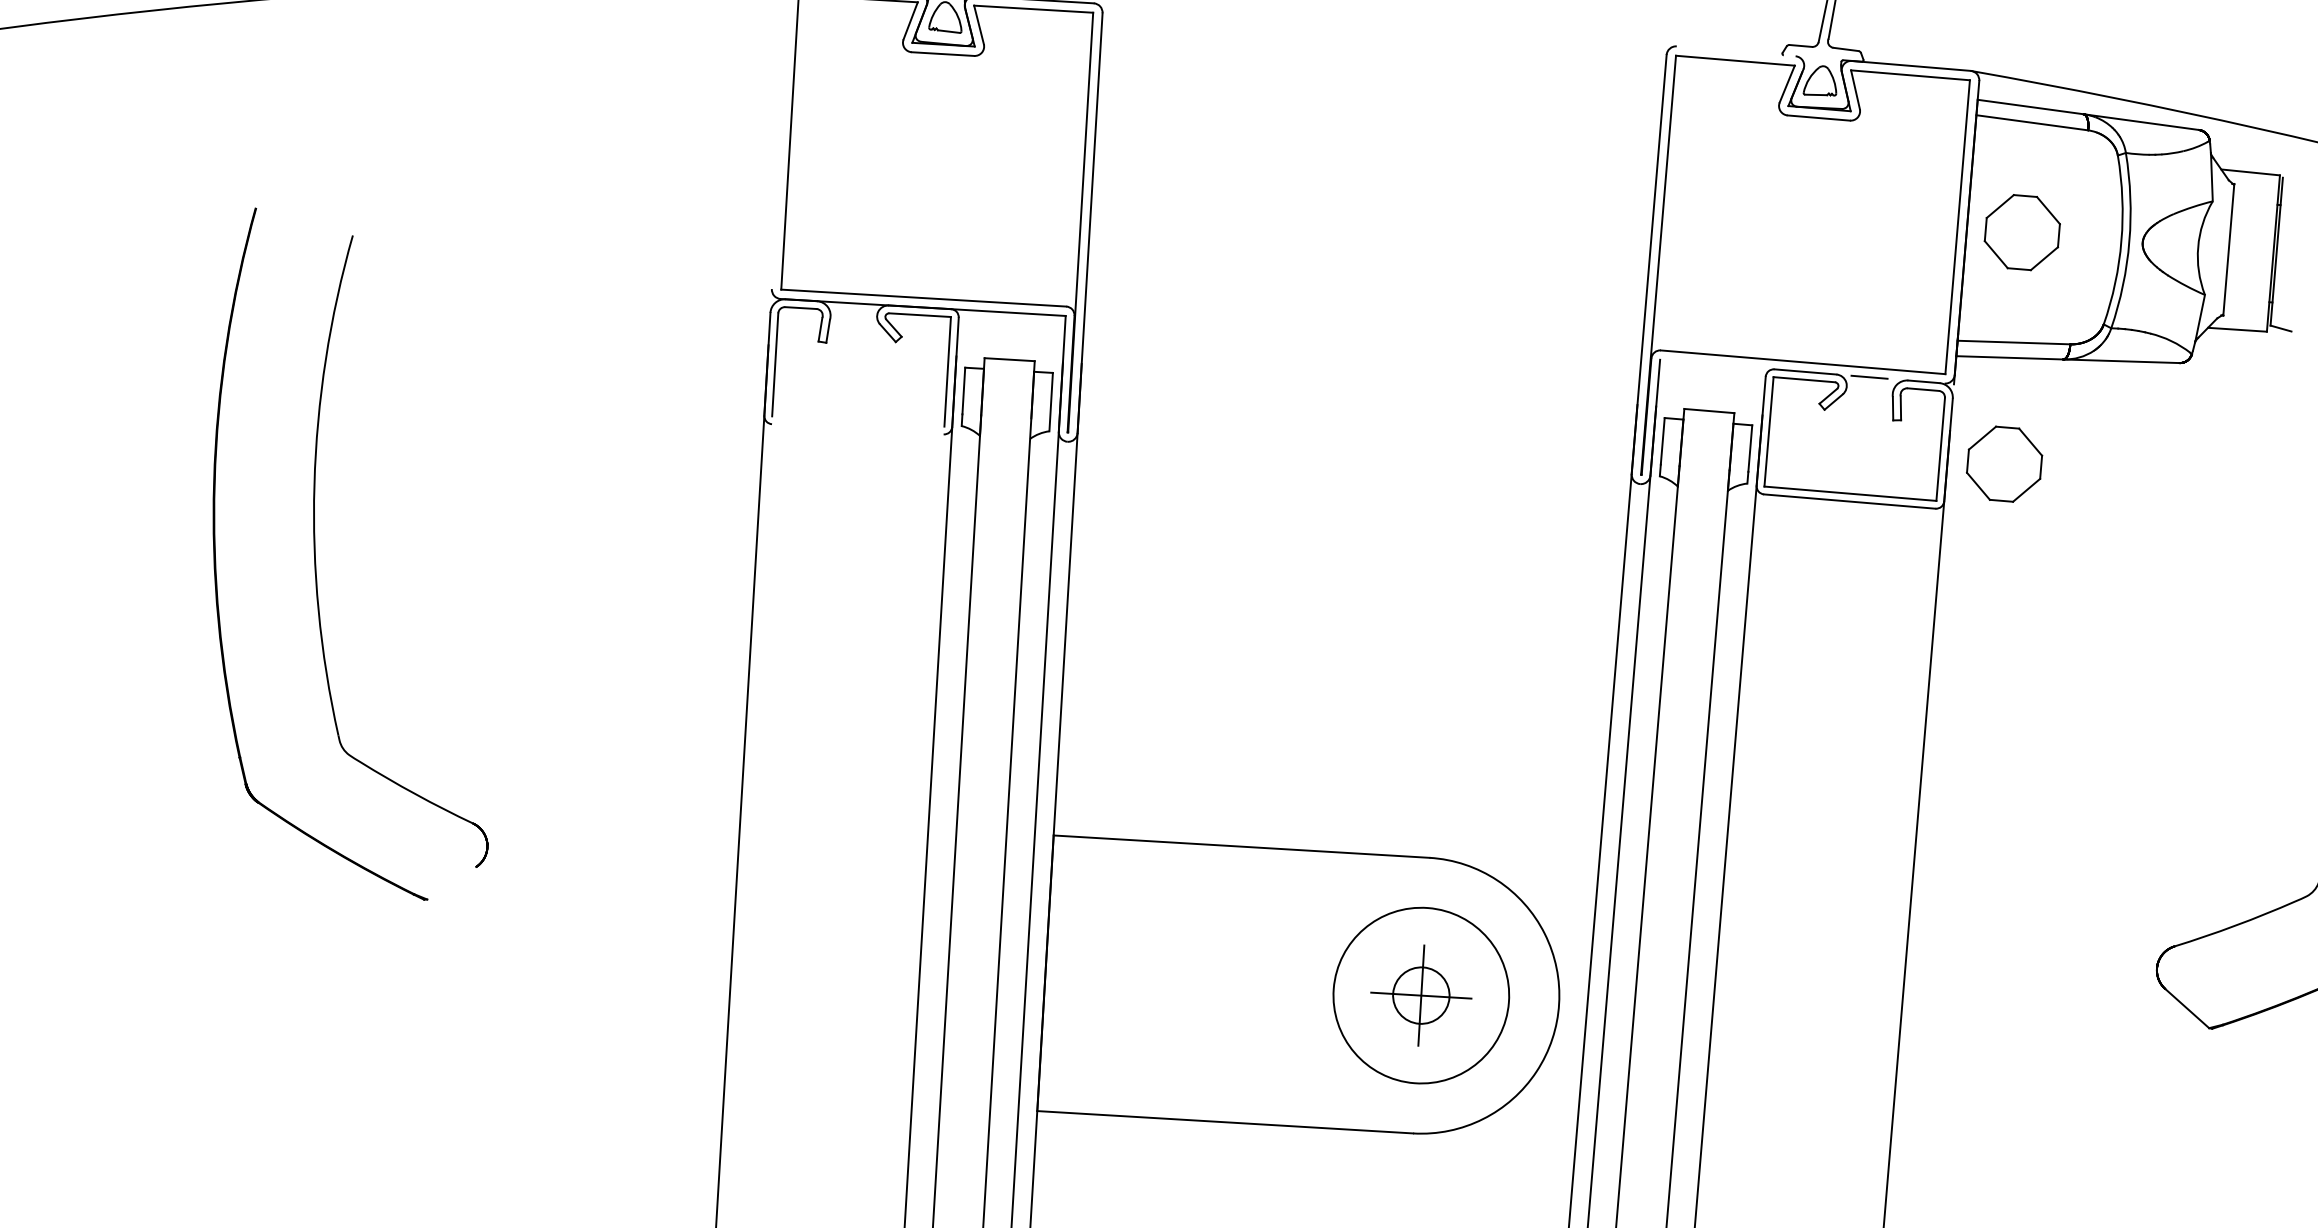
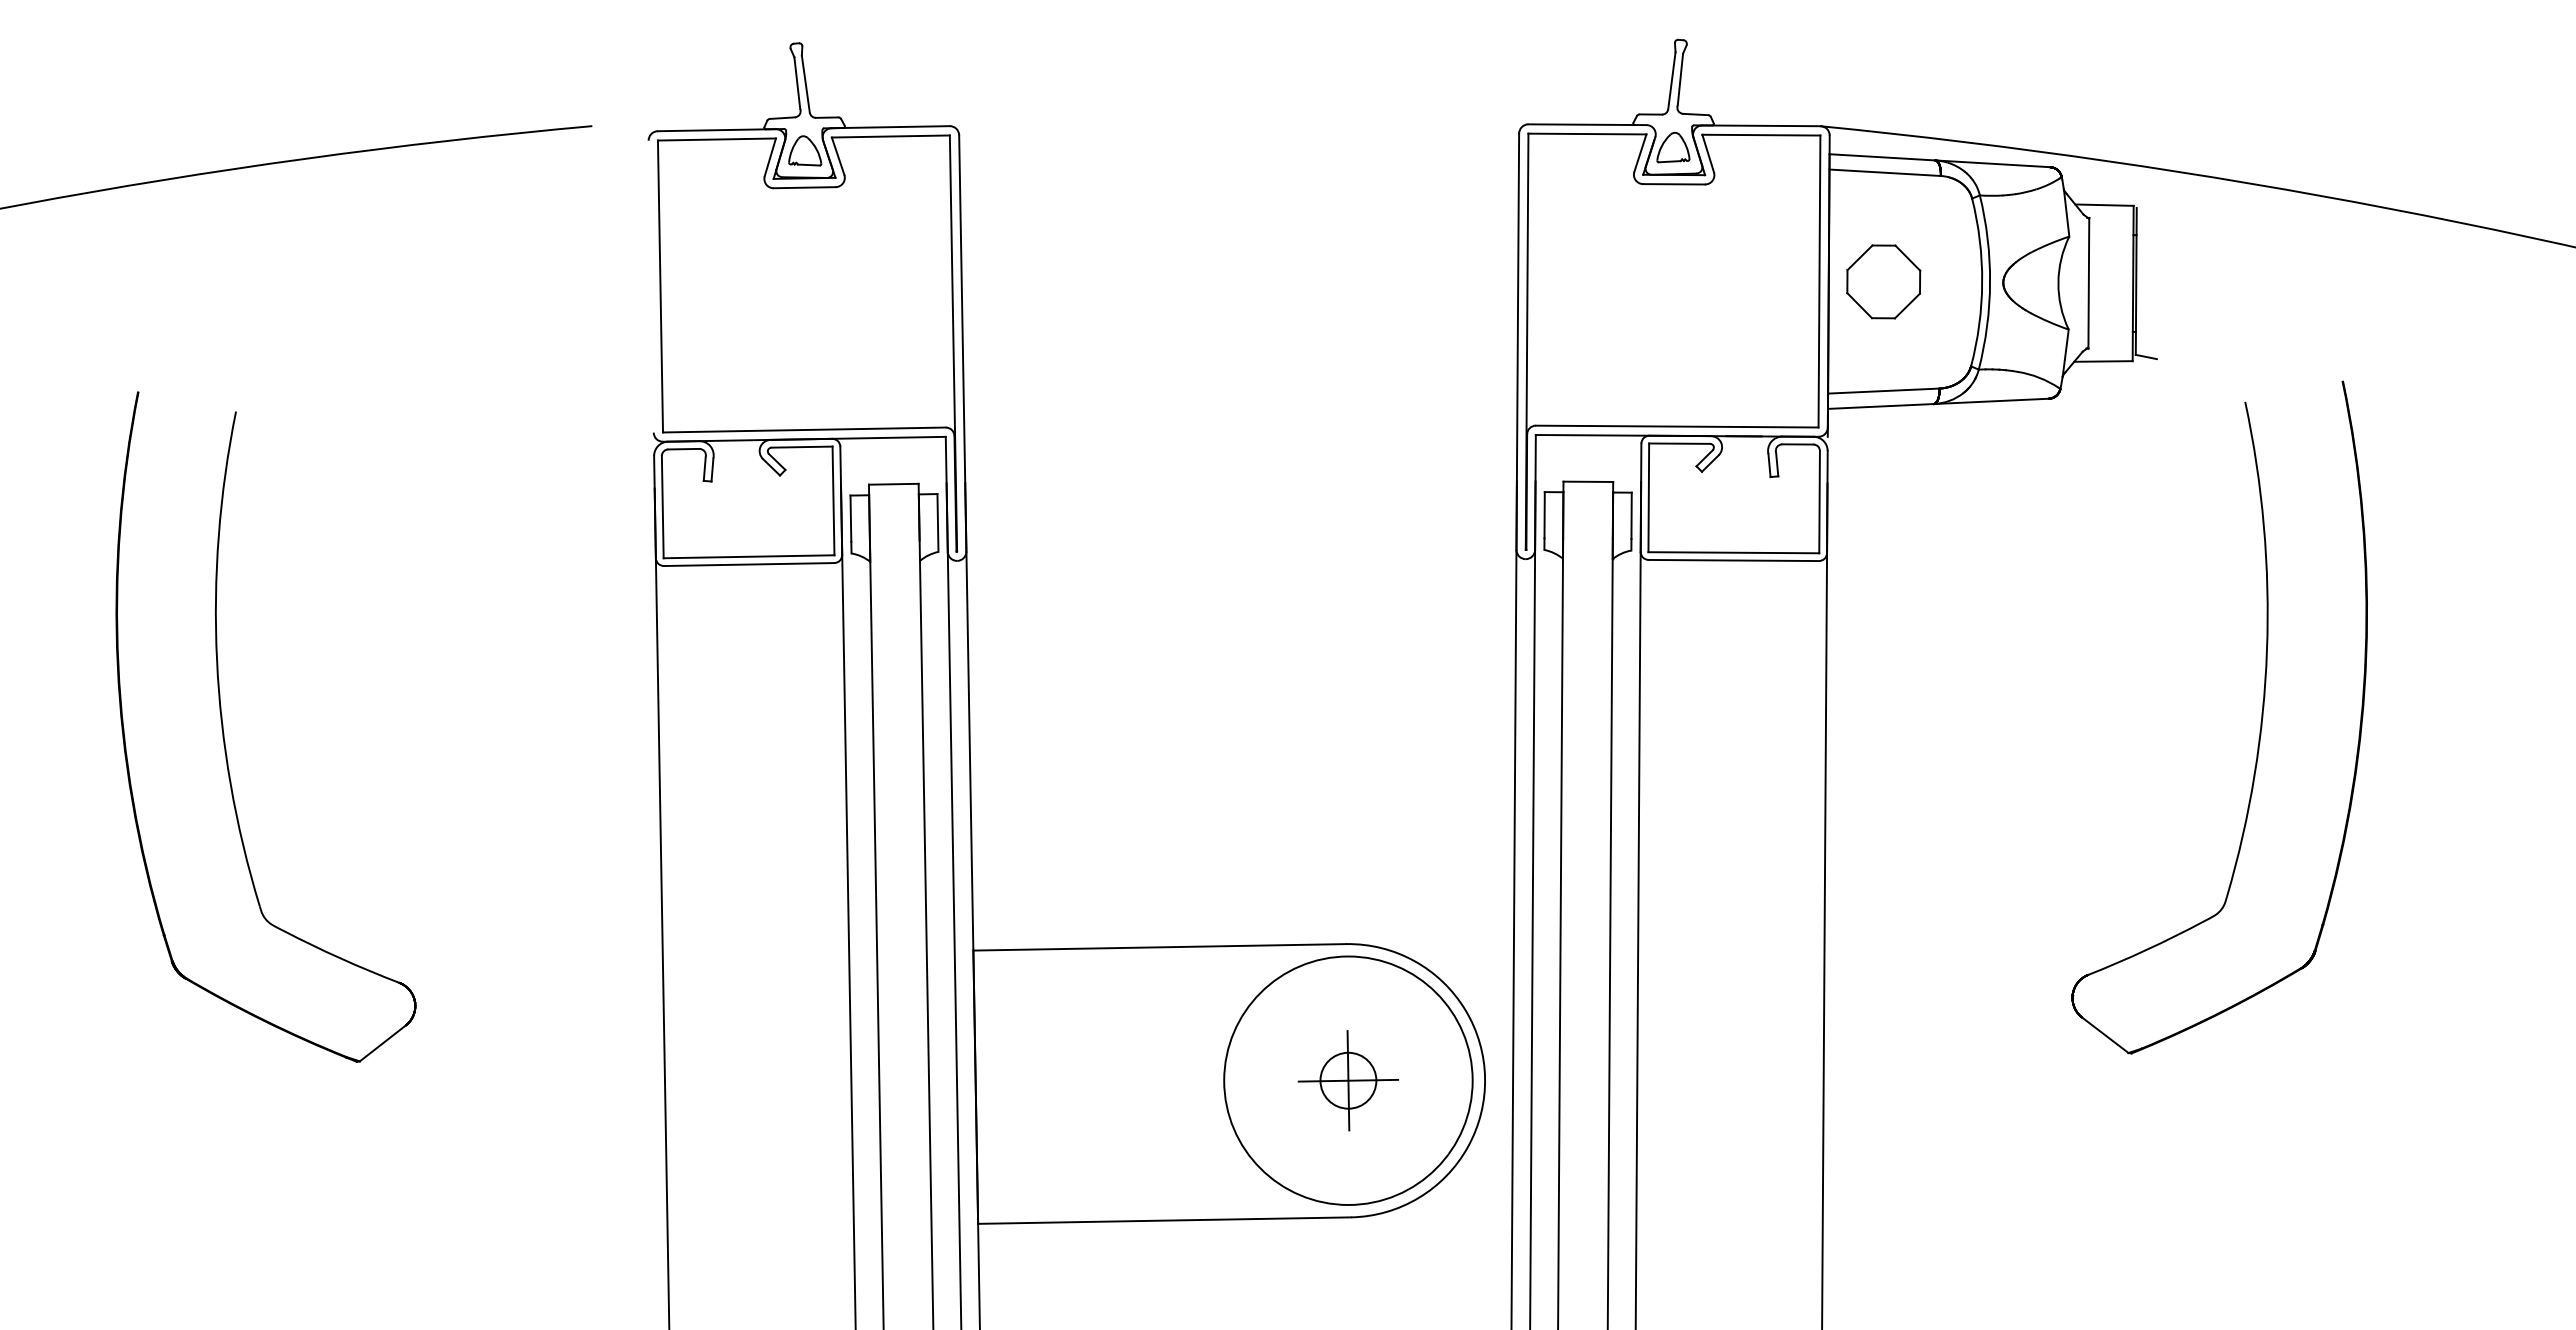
line: (1736, 51) -> (1587, 124), added
line: (1801, 371) -> (1676, 435), added
line: (857, 421) -> (748, 556), added
line: (858, 429) -> (749, 564), added
part: (2004, 463) -> (1883, 511), removed
line: (451, 883) -> (382, 1043), added
circle: (1421, 995) -> (1348, 1080), size x1.43

